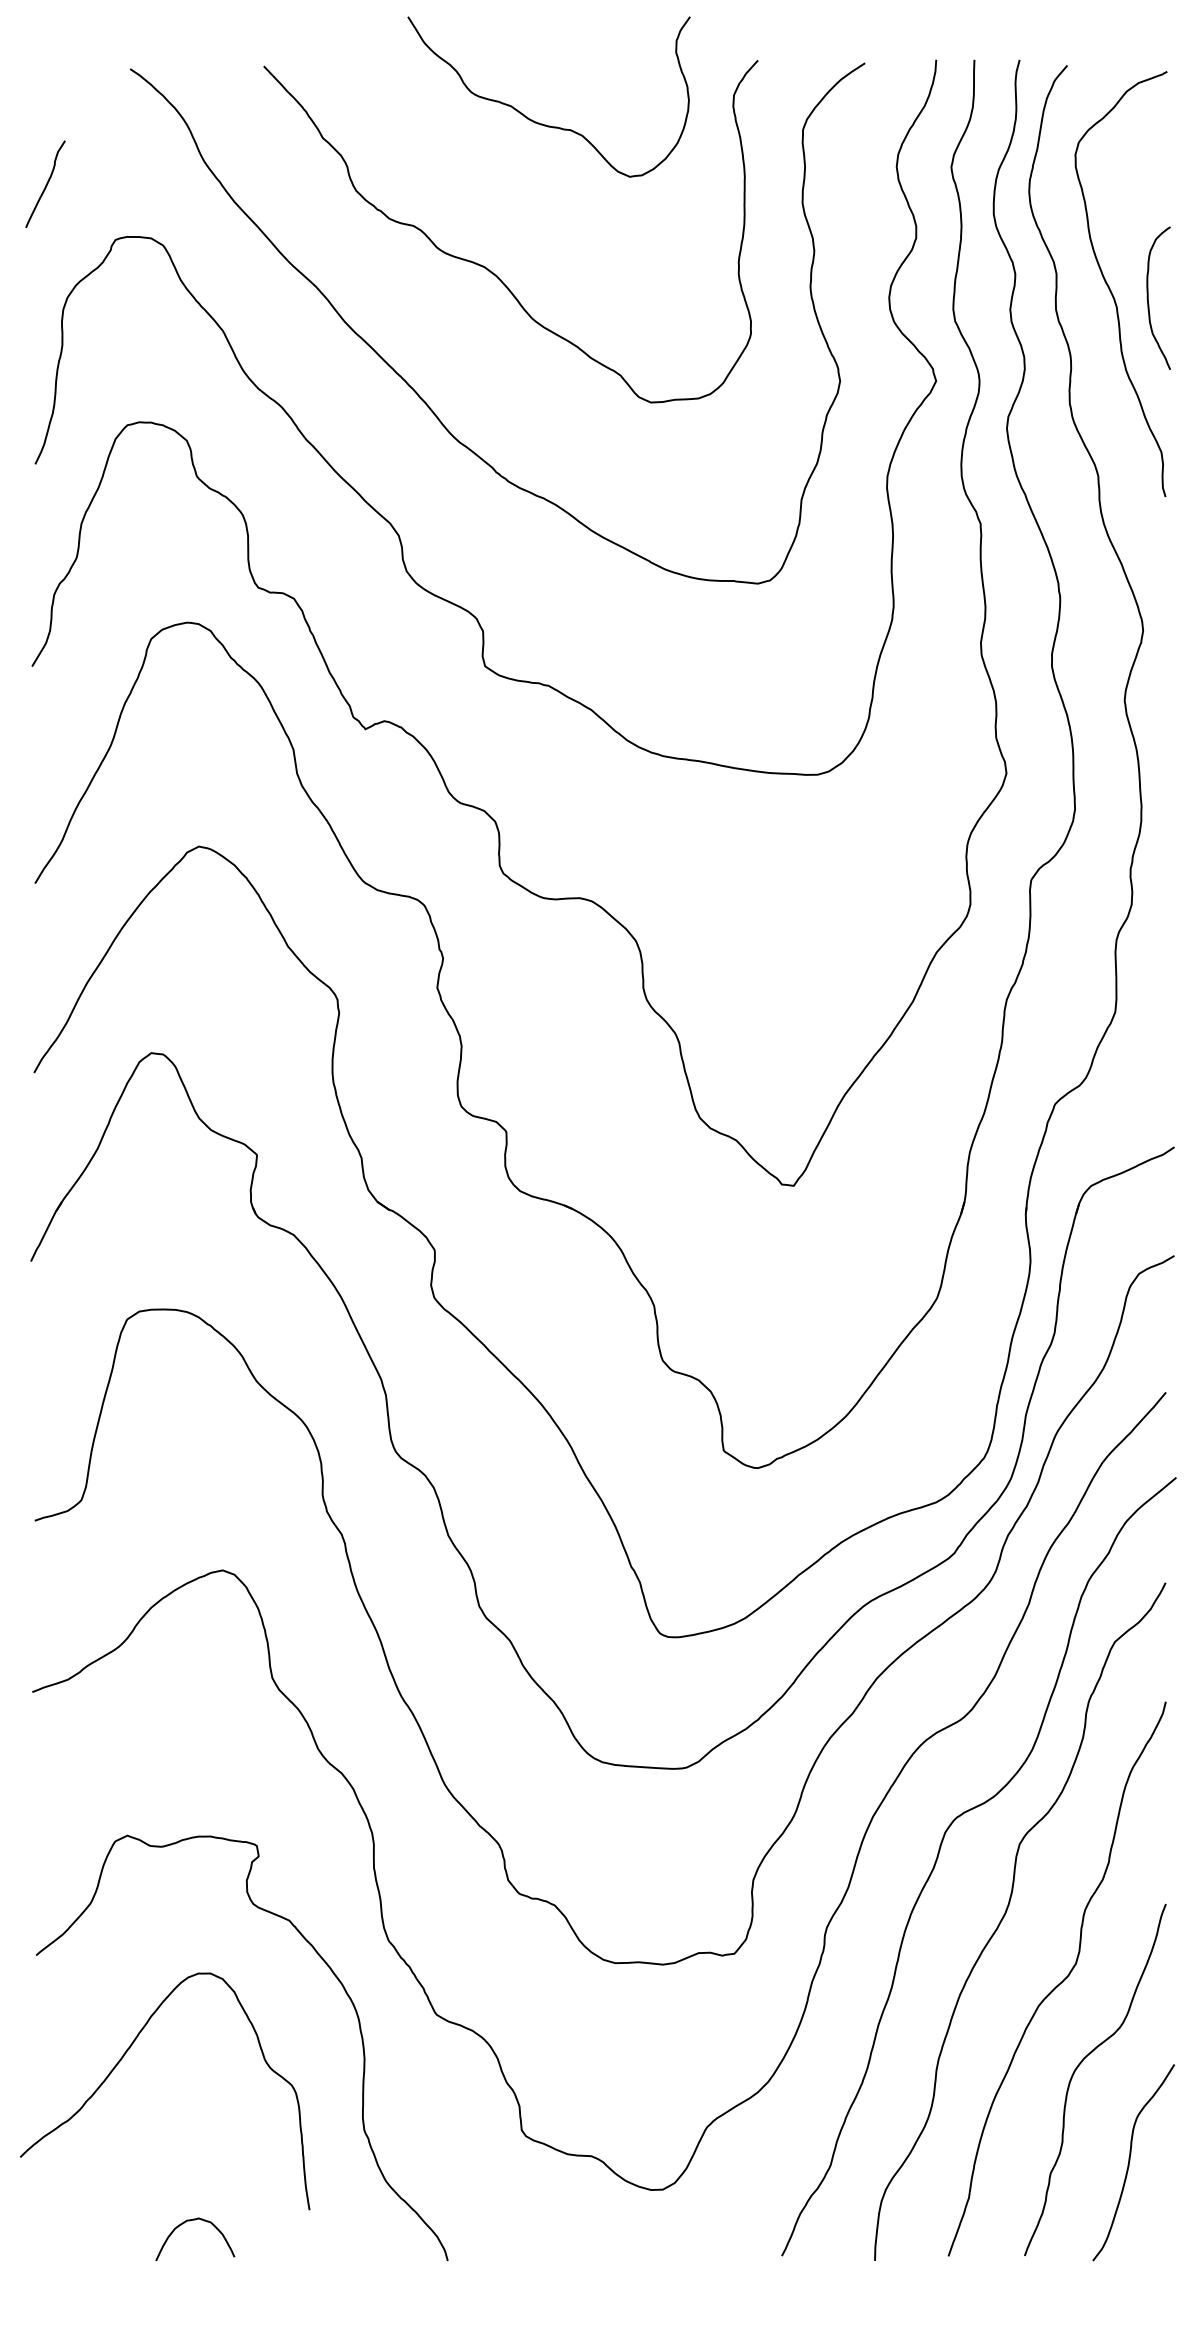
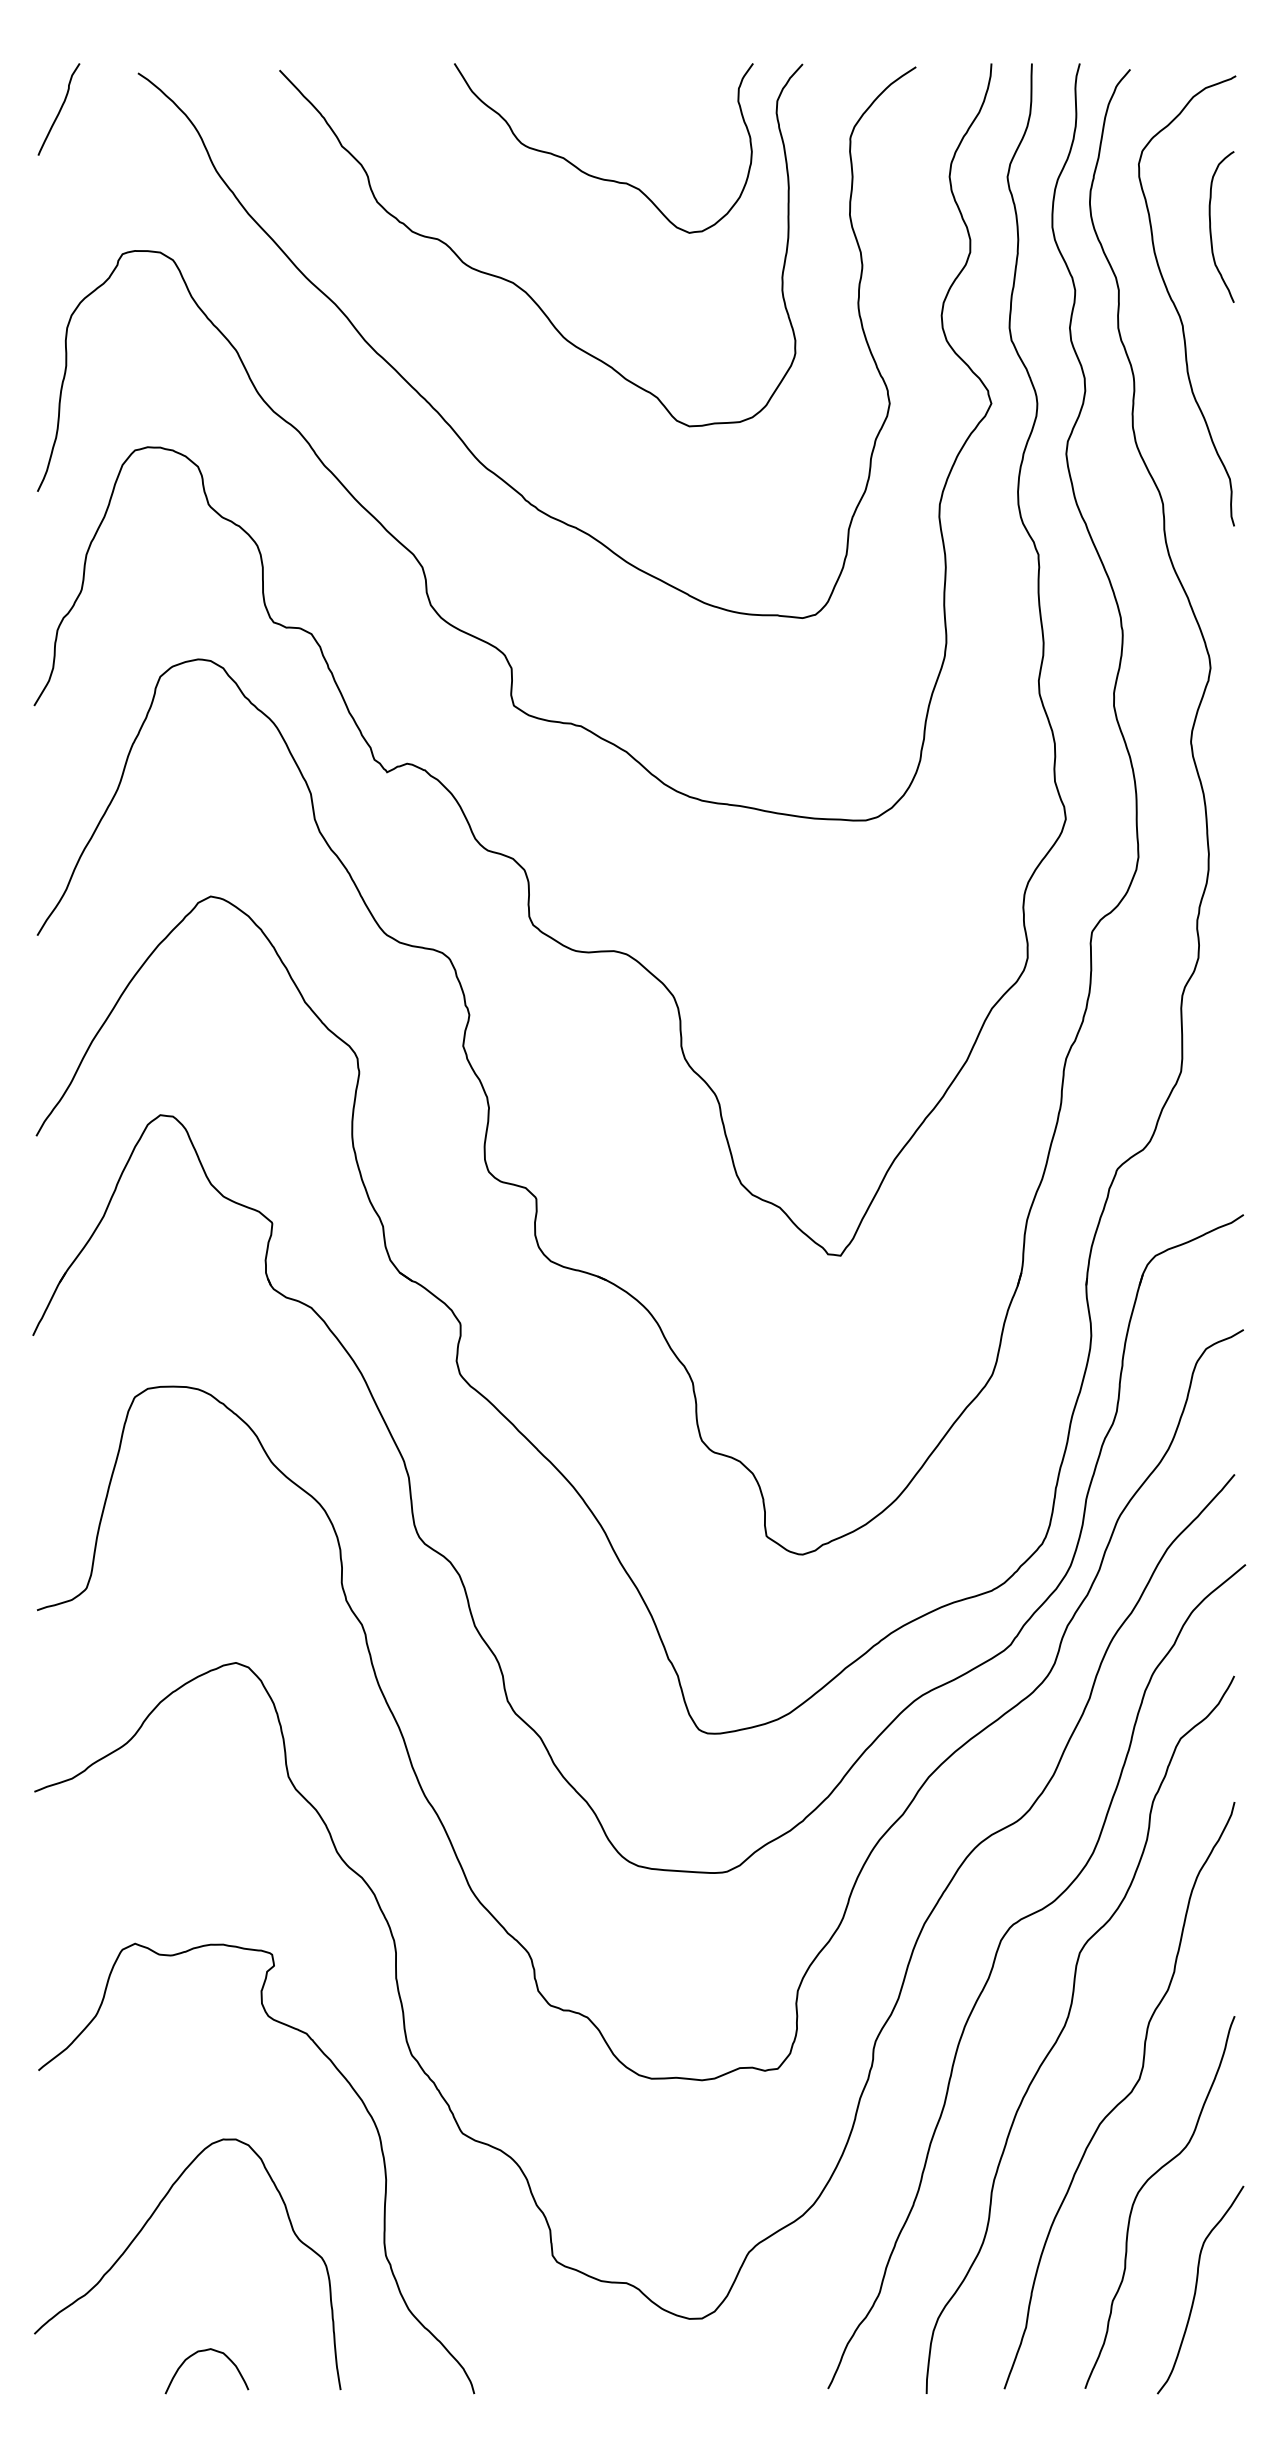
curve: (539, 122) -> (593, 175), moved
curve: (46, 183) -> (60, 108), moved
curve: (1148, 297) -> (1210, 226), moved
curve: (122, 2059) -> (142, 2230), moved

